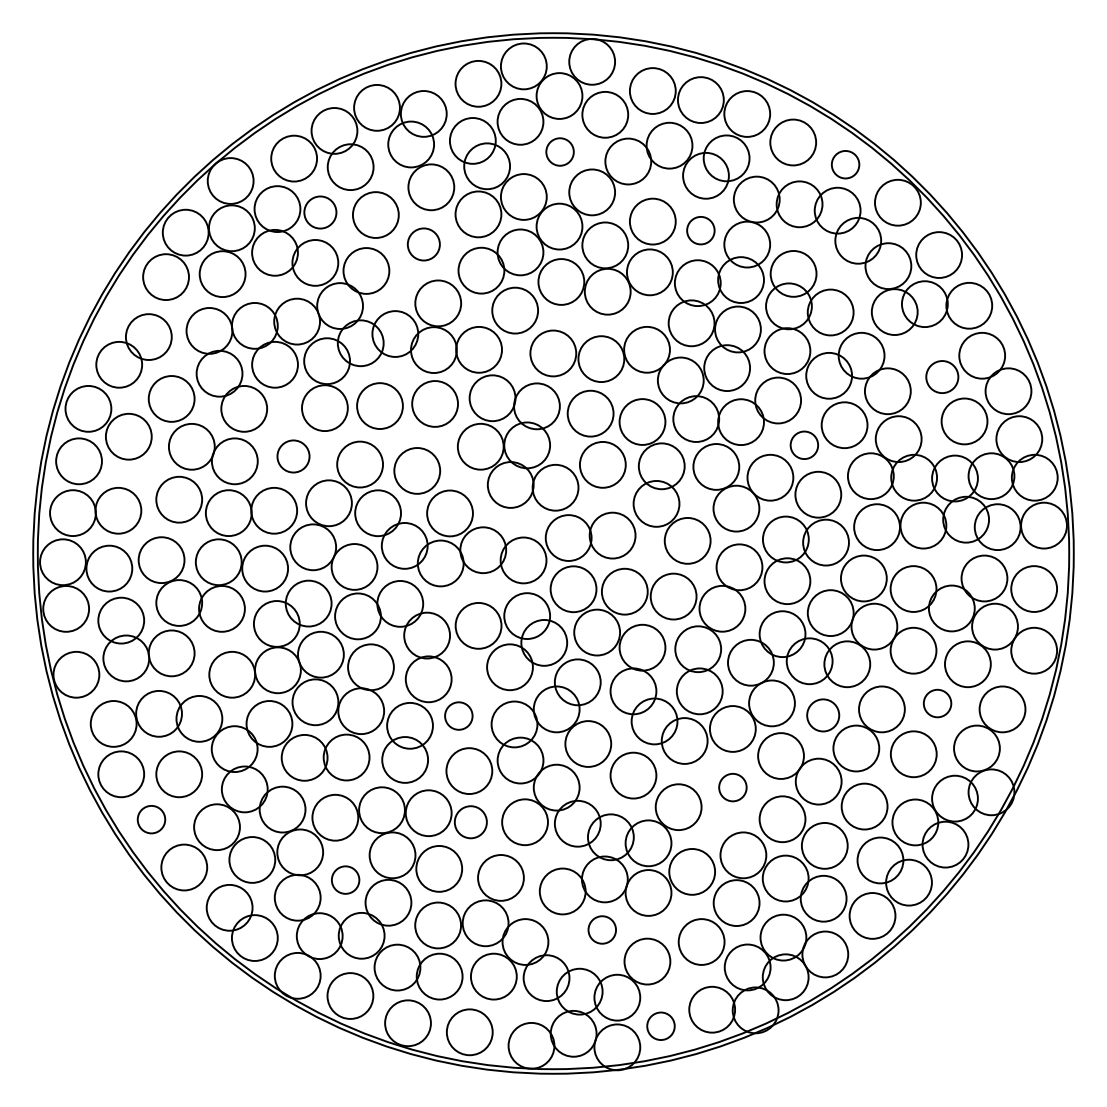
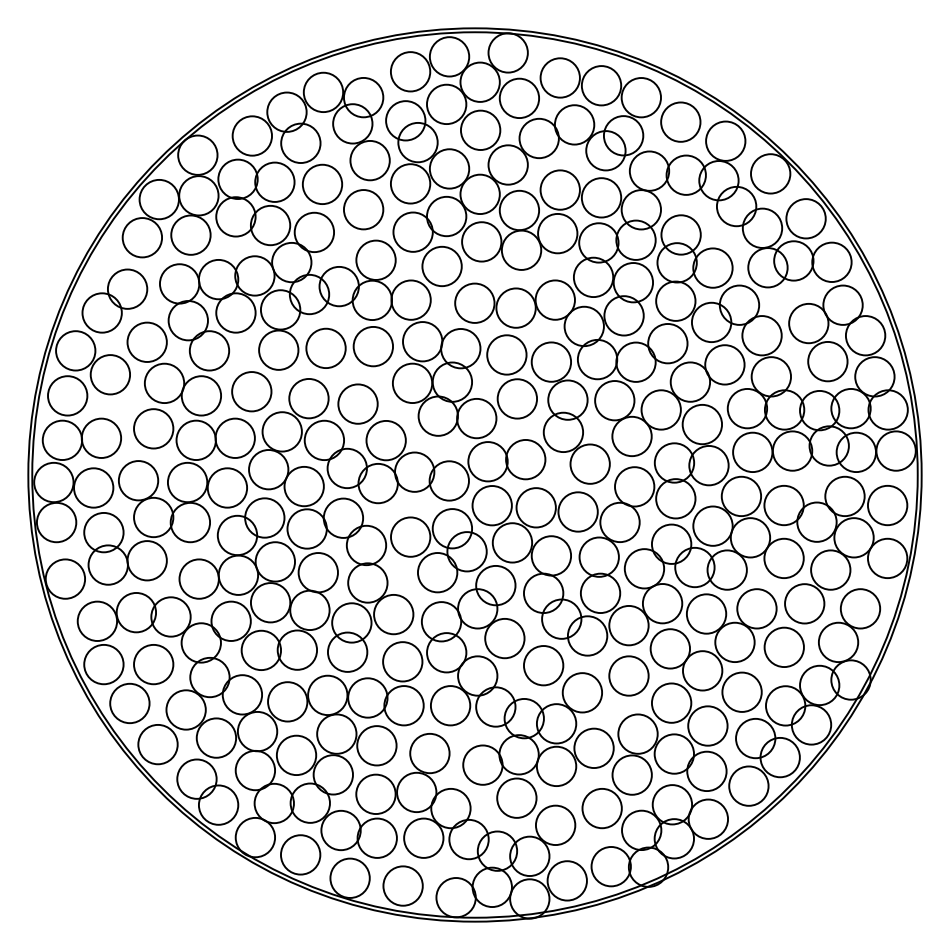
circle: (560, 151) -> (481, 129), size x1.67
circle: (845, 164) -> (725, 141), size x1.67
circle: (320, 212) -> (274, 182), size x1.43
circle: (700, 230) -> (601, 197), size x1.67
circle: (423, 244) -> (363, 209), size x1.43
circle: (942, 377) -> (808, 323), size x1.43
circle: (804, 445) -> (690, 382), size x1.67
circle: (293, 456) -> (251, 391), size x1.43
circle: (937, 703) -> (804, 603), size x1.67
circle: (458, 715) -> (393, 614), size x1.67
circle: (823, 715) -> (706, 614), size x1.43
circle: (732, 787) -> (628, 675), size x1.67
circle: (151, 819) -> (129, 703), size x1.67
circle: (470, 822) -> (403, 705), size x1.43
circle: (345, 880) -> (296, 755), size x1.67
circle: (602, 929) -> (517, 797), size x1.67
circle: (660, 1026) -> (566, 881), size x1.67

